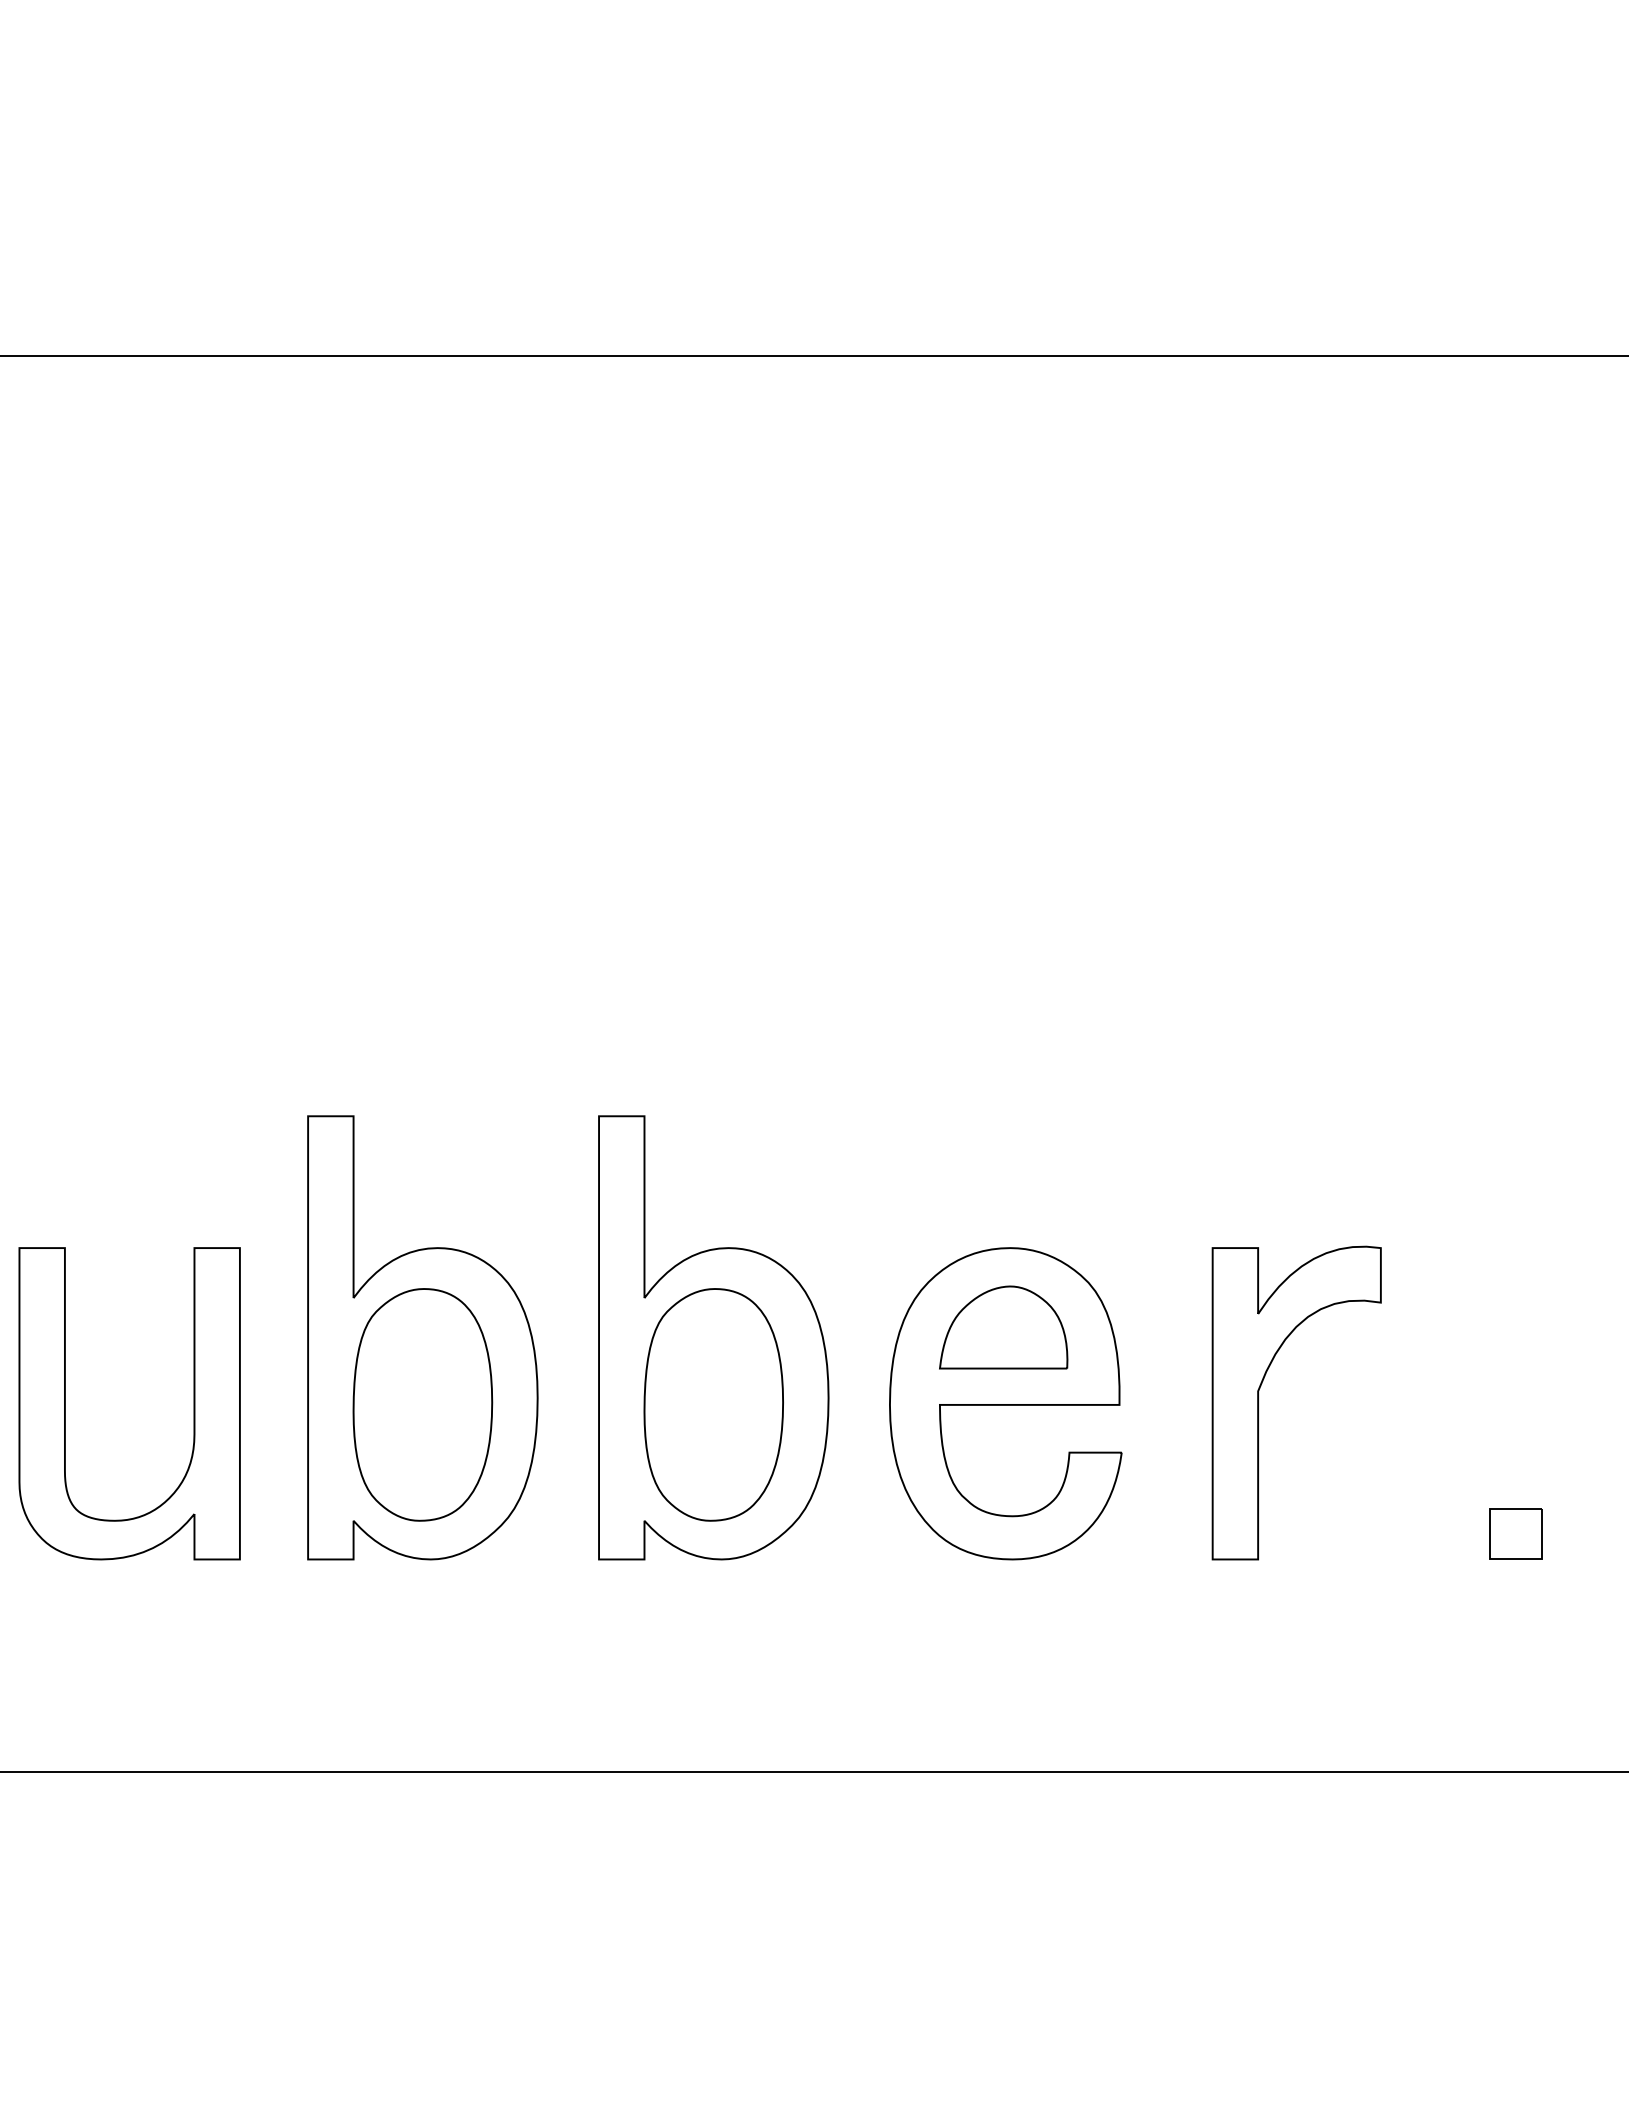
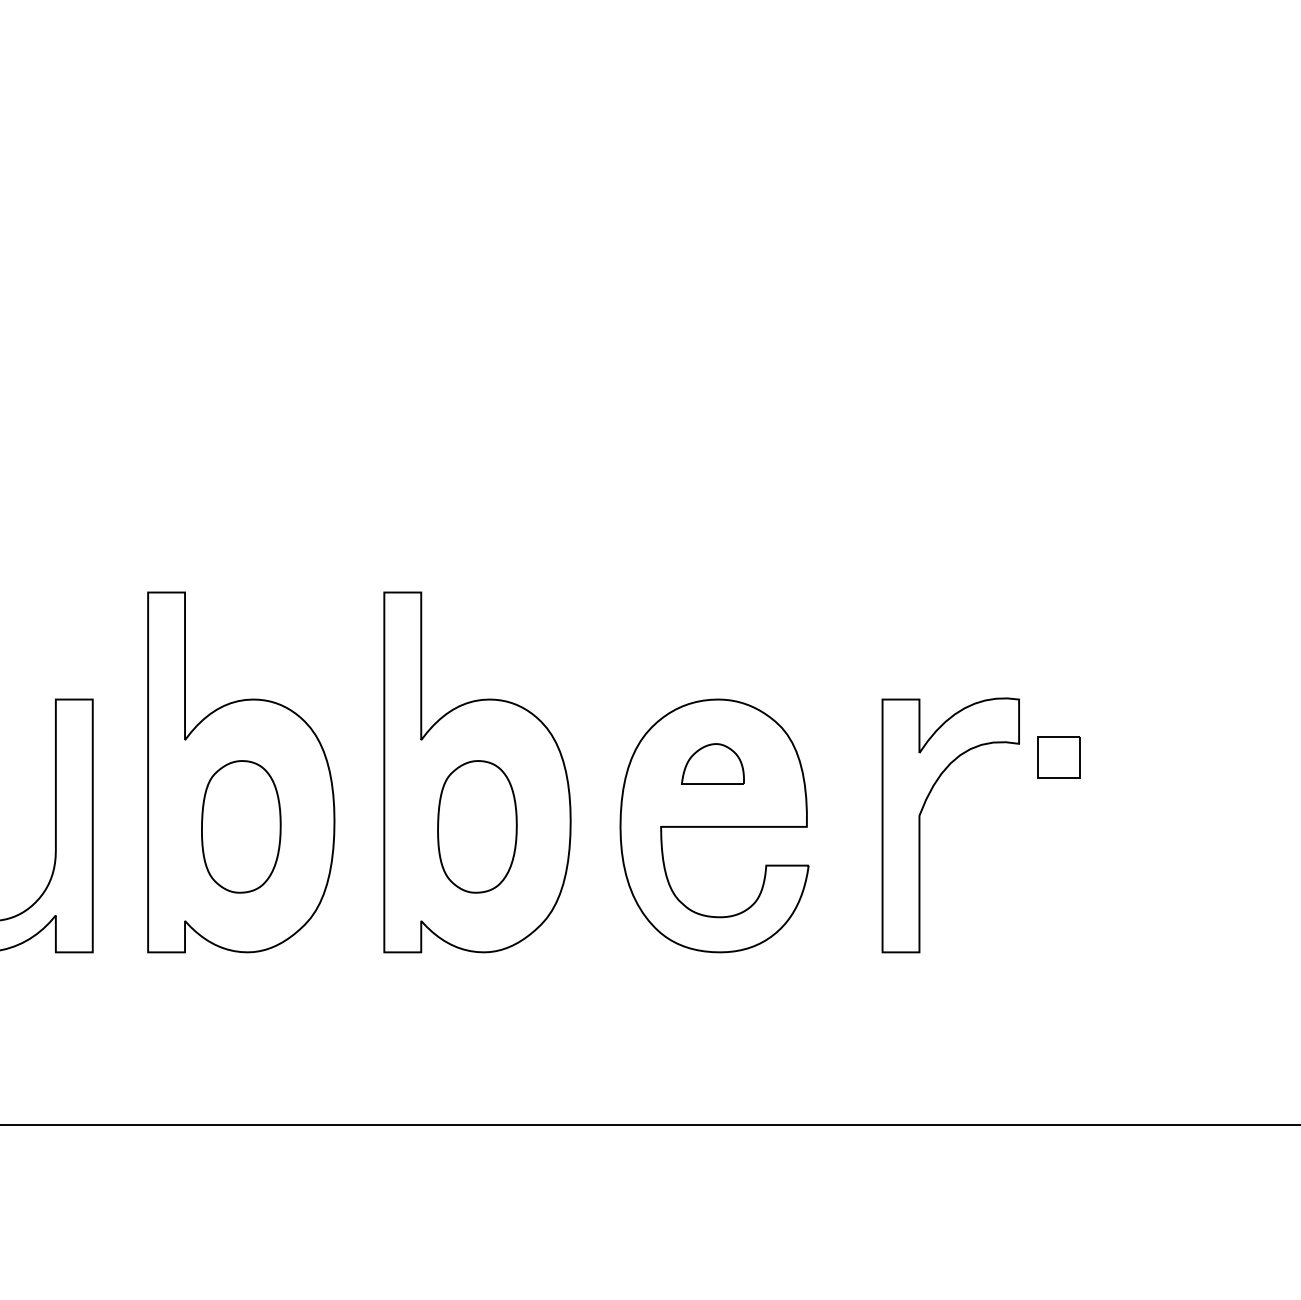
part: (1003, 1327) -> (712, 764), size x0.6
part: (422, 1404) -> (241, 826), size x0.7
part: (713, 1404) -> (477, 826), size x0.7
part: (1515, 1533) -> (1058, 756), moved

